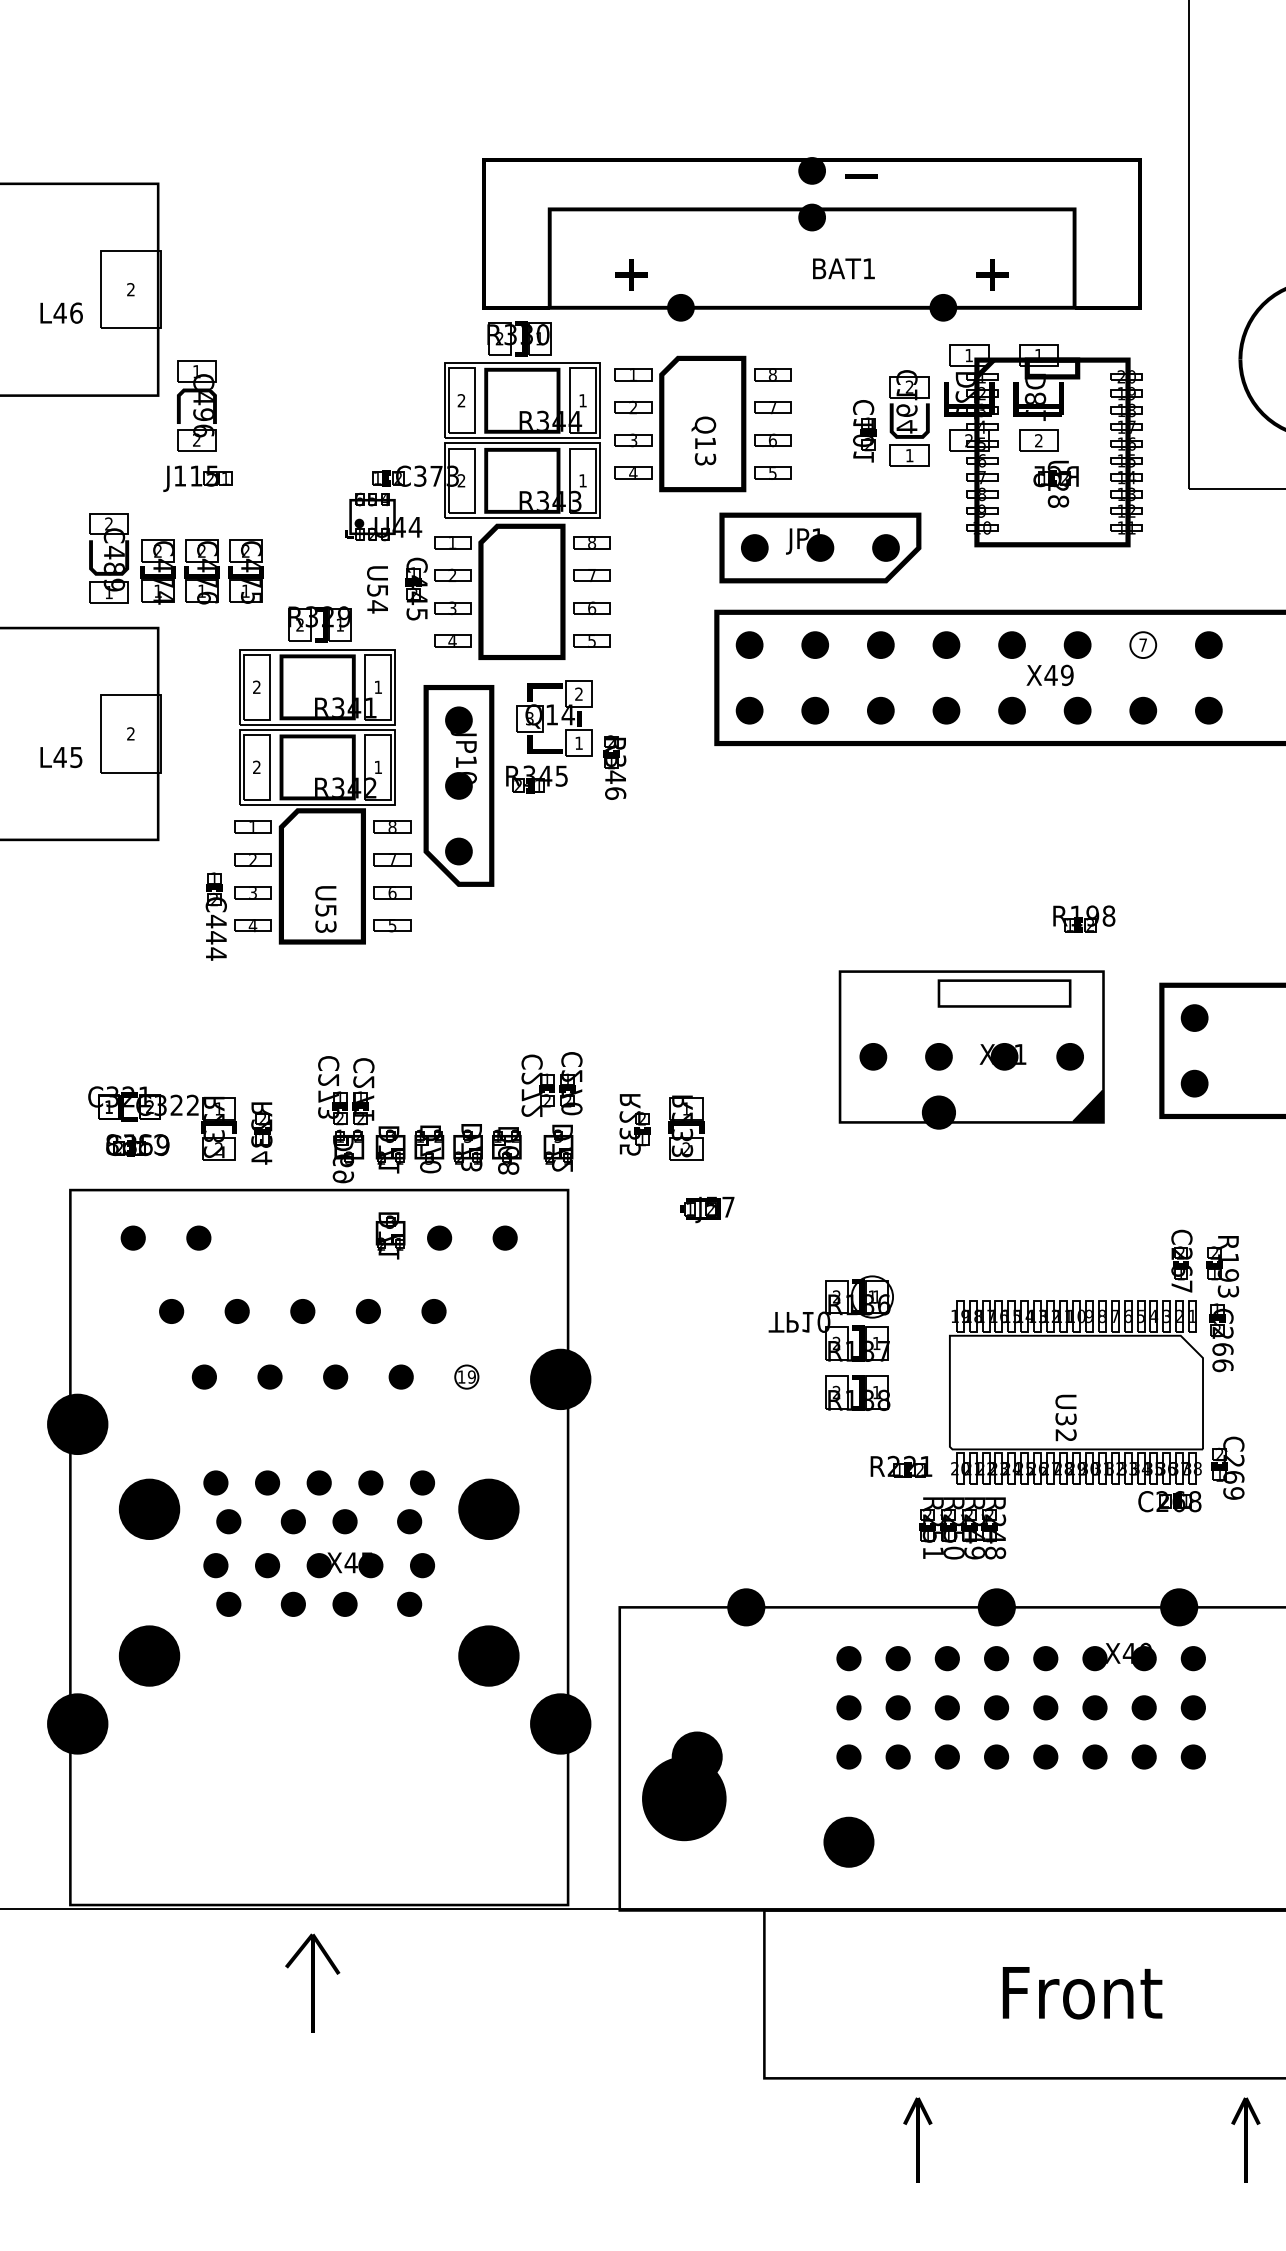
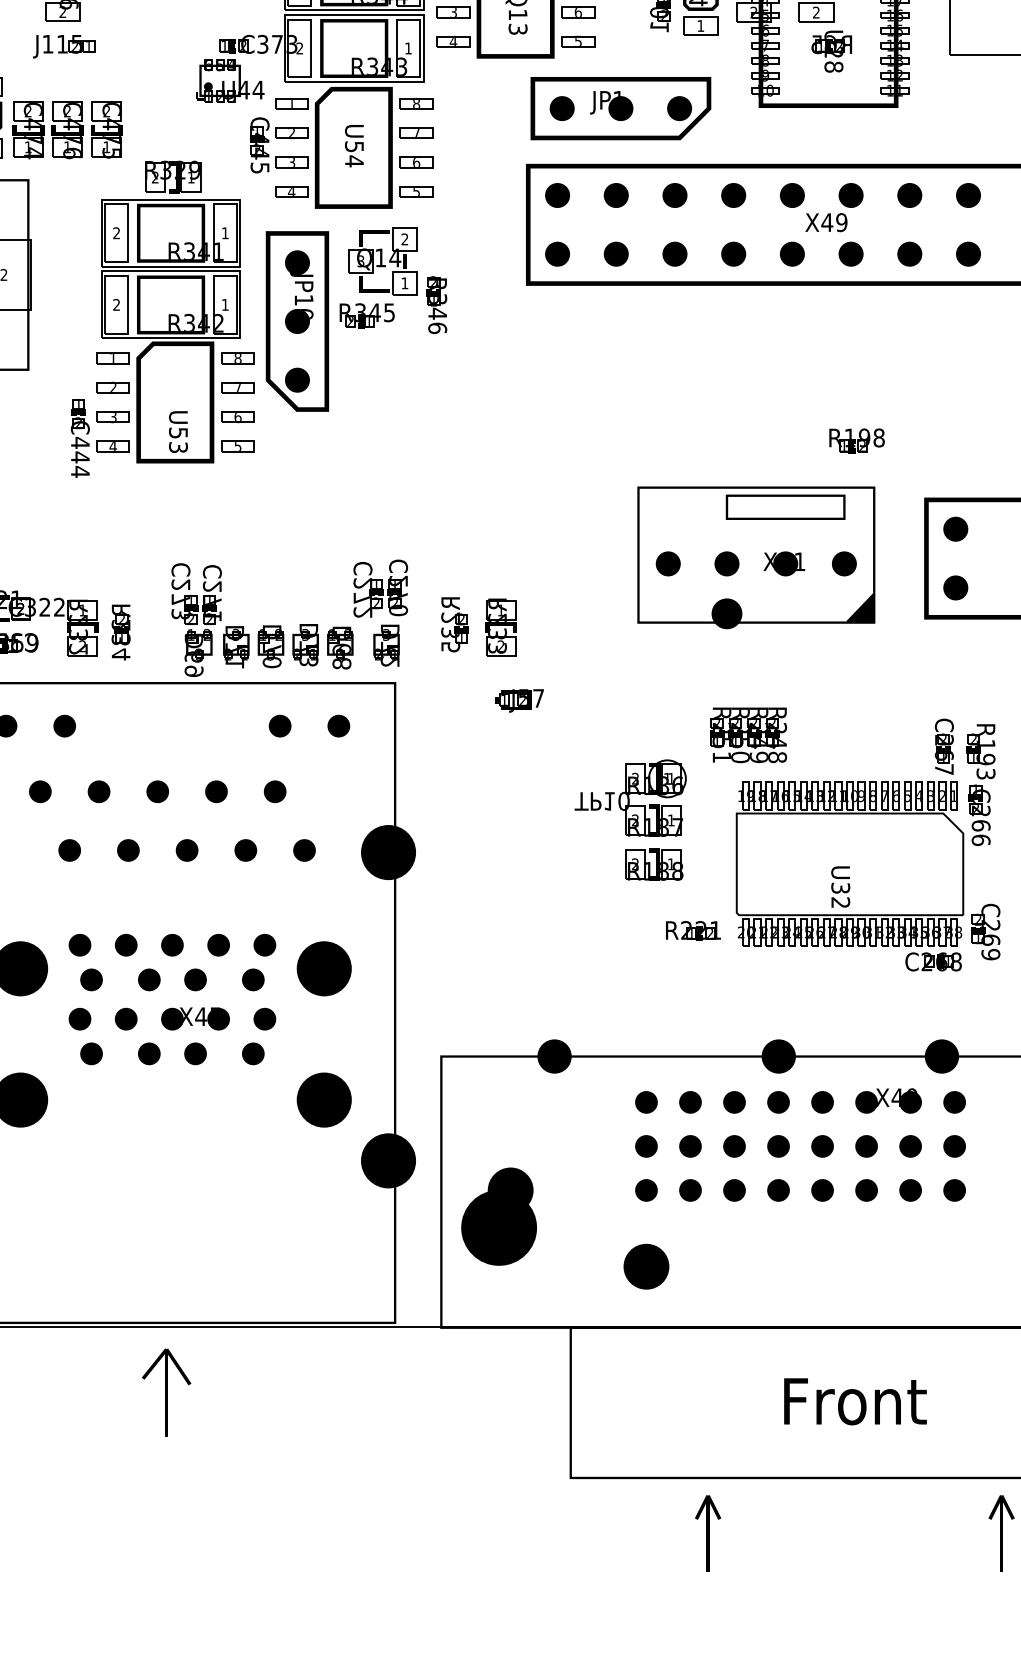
text: (377, 589) -> (354, 145), moved
fill: (1143, 645) -> (910, 195), added
part: (390, 1235) -> (236, 723), removed
fill: (466, 1376) -> (304, 849), added
part: (962, 1528) -> (748, 735), moved

